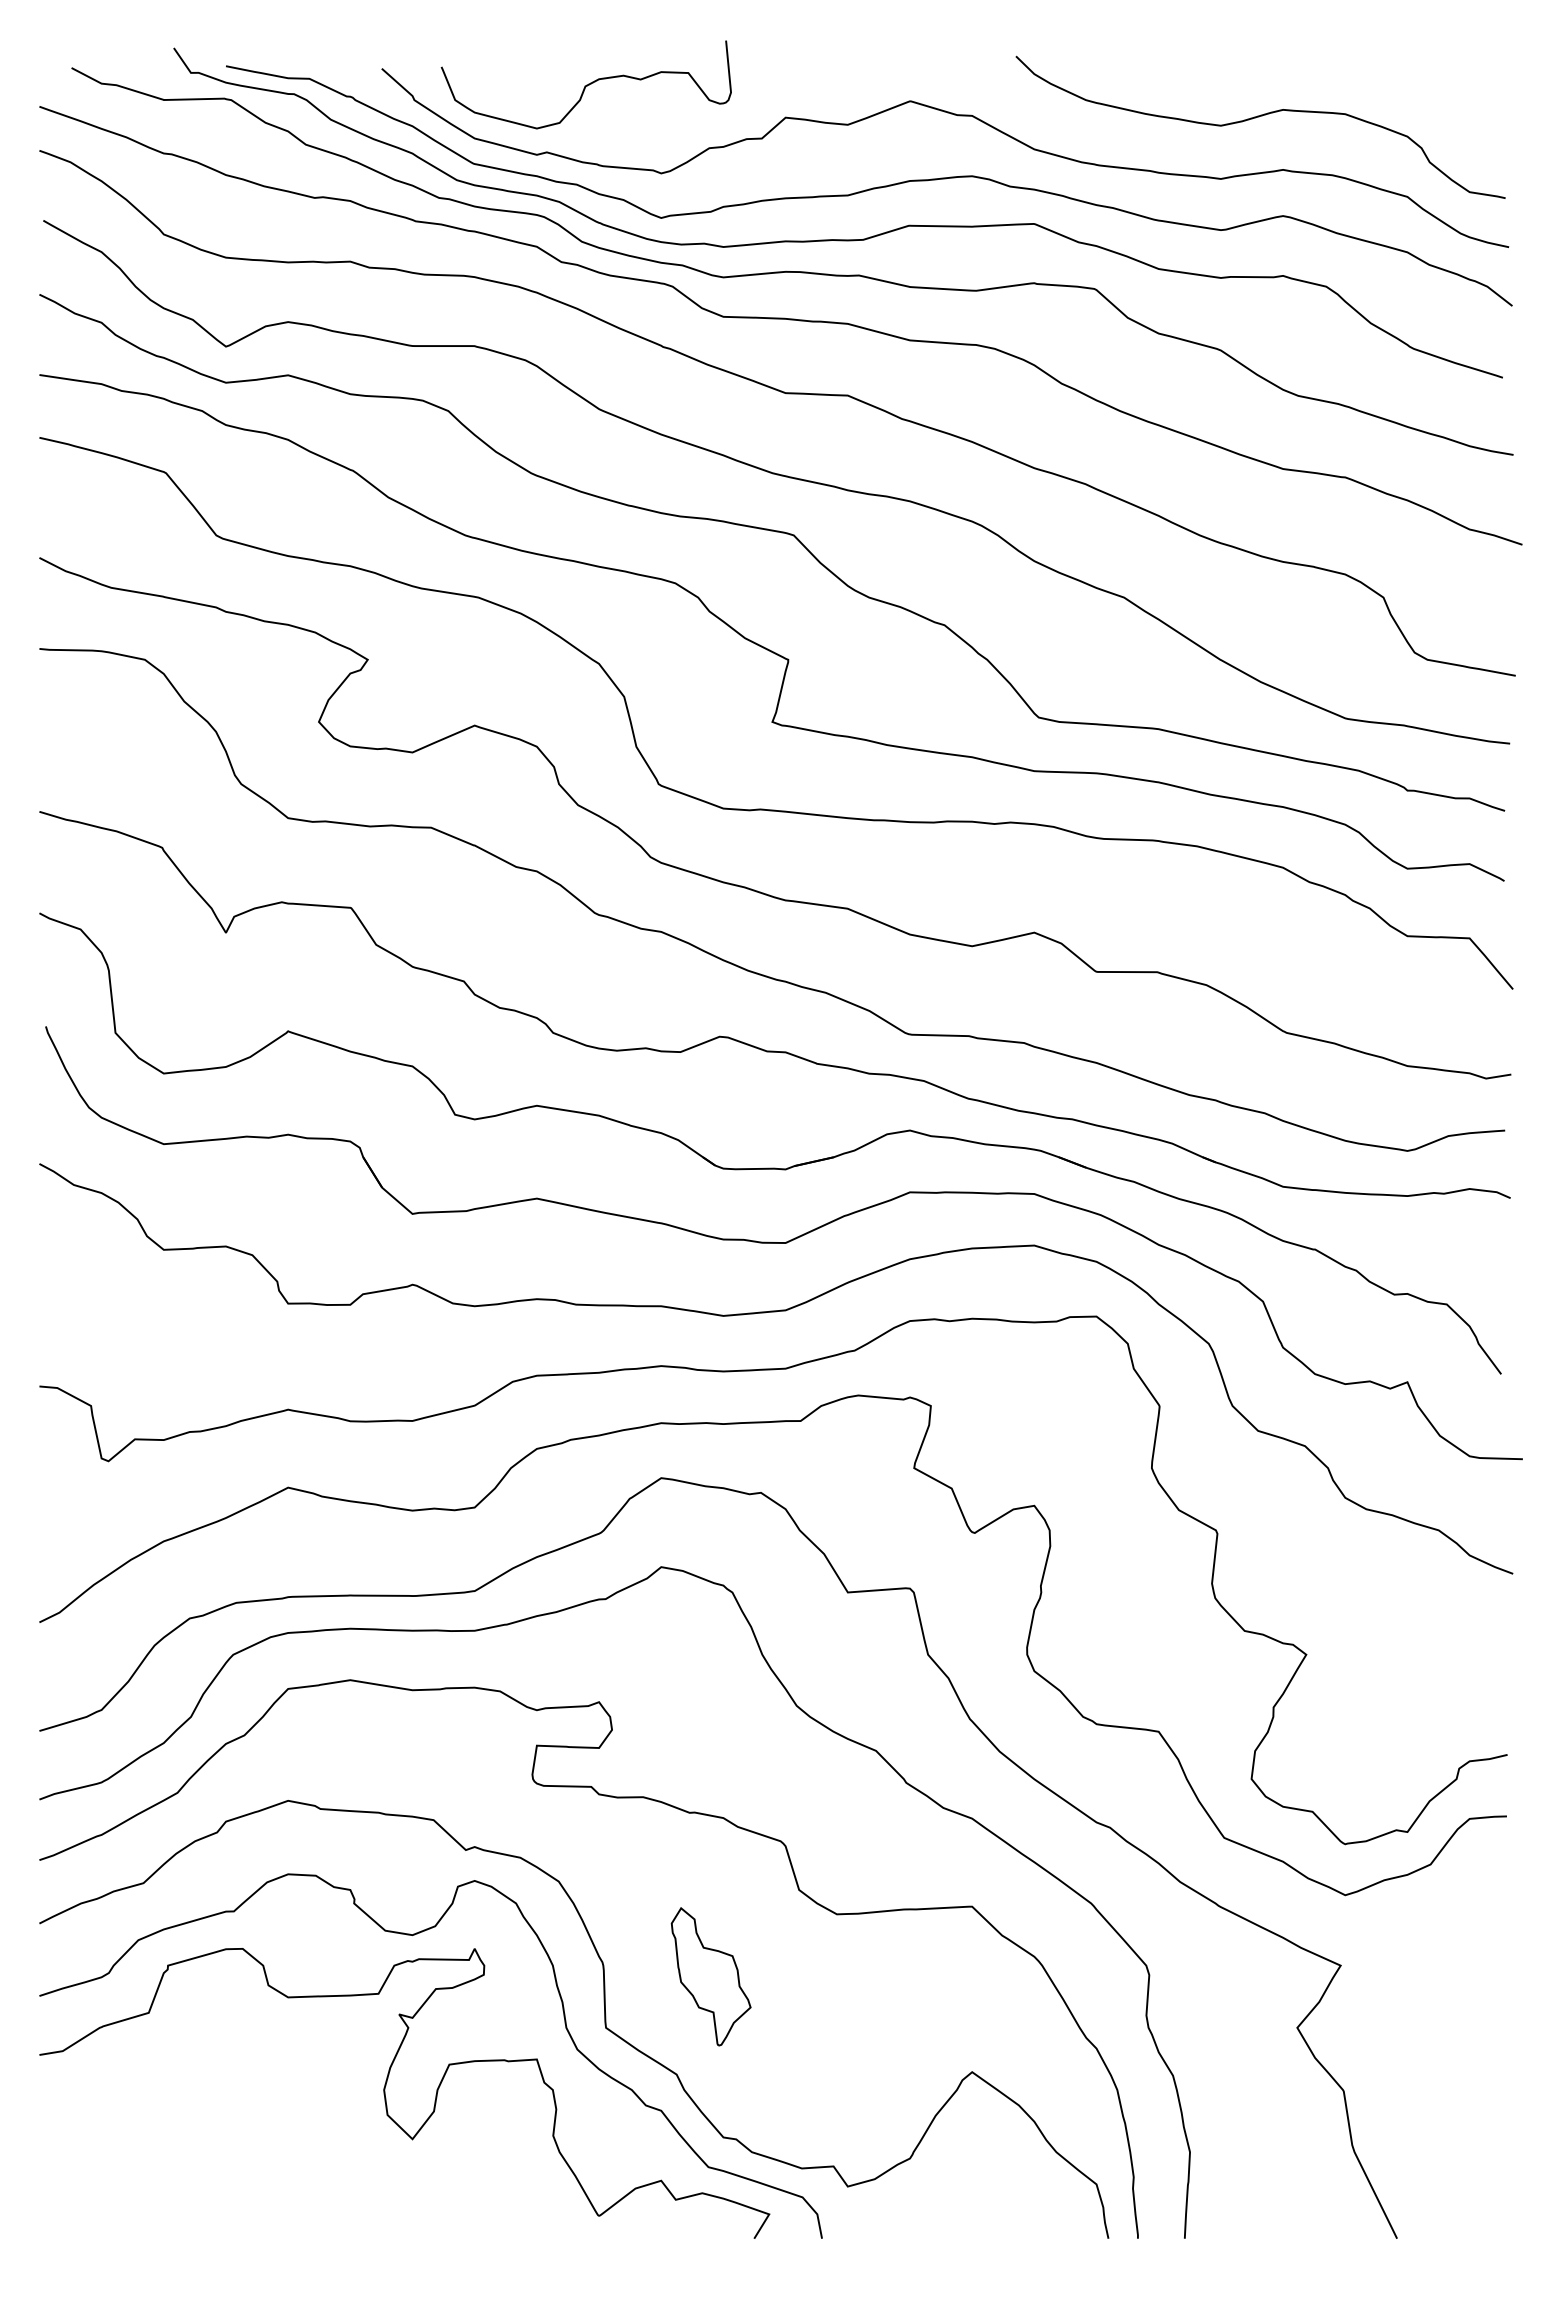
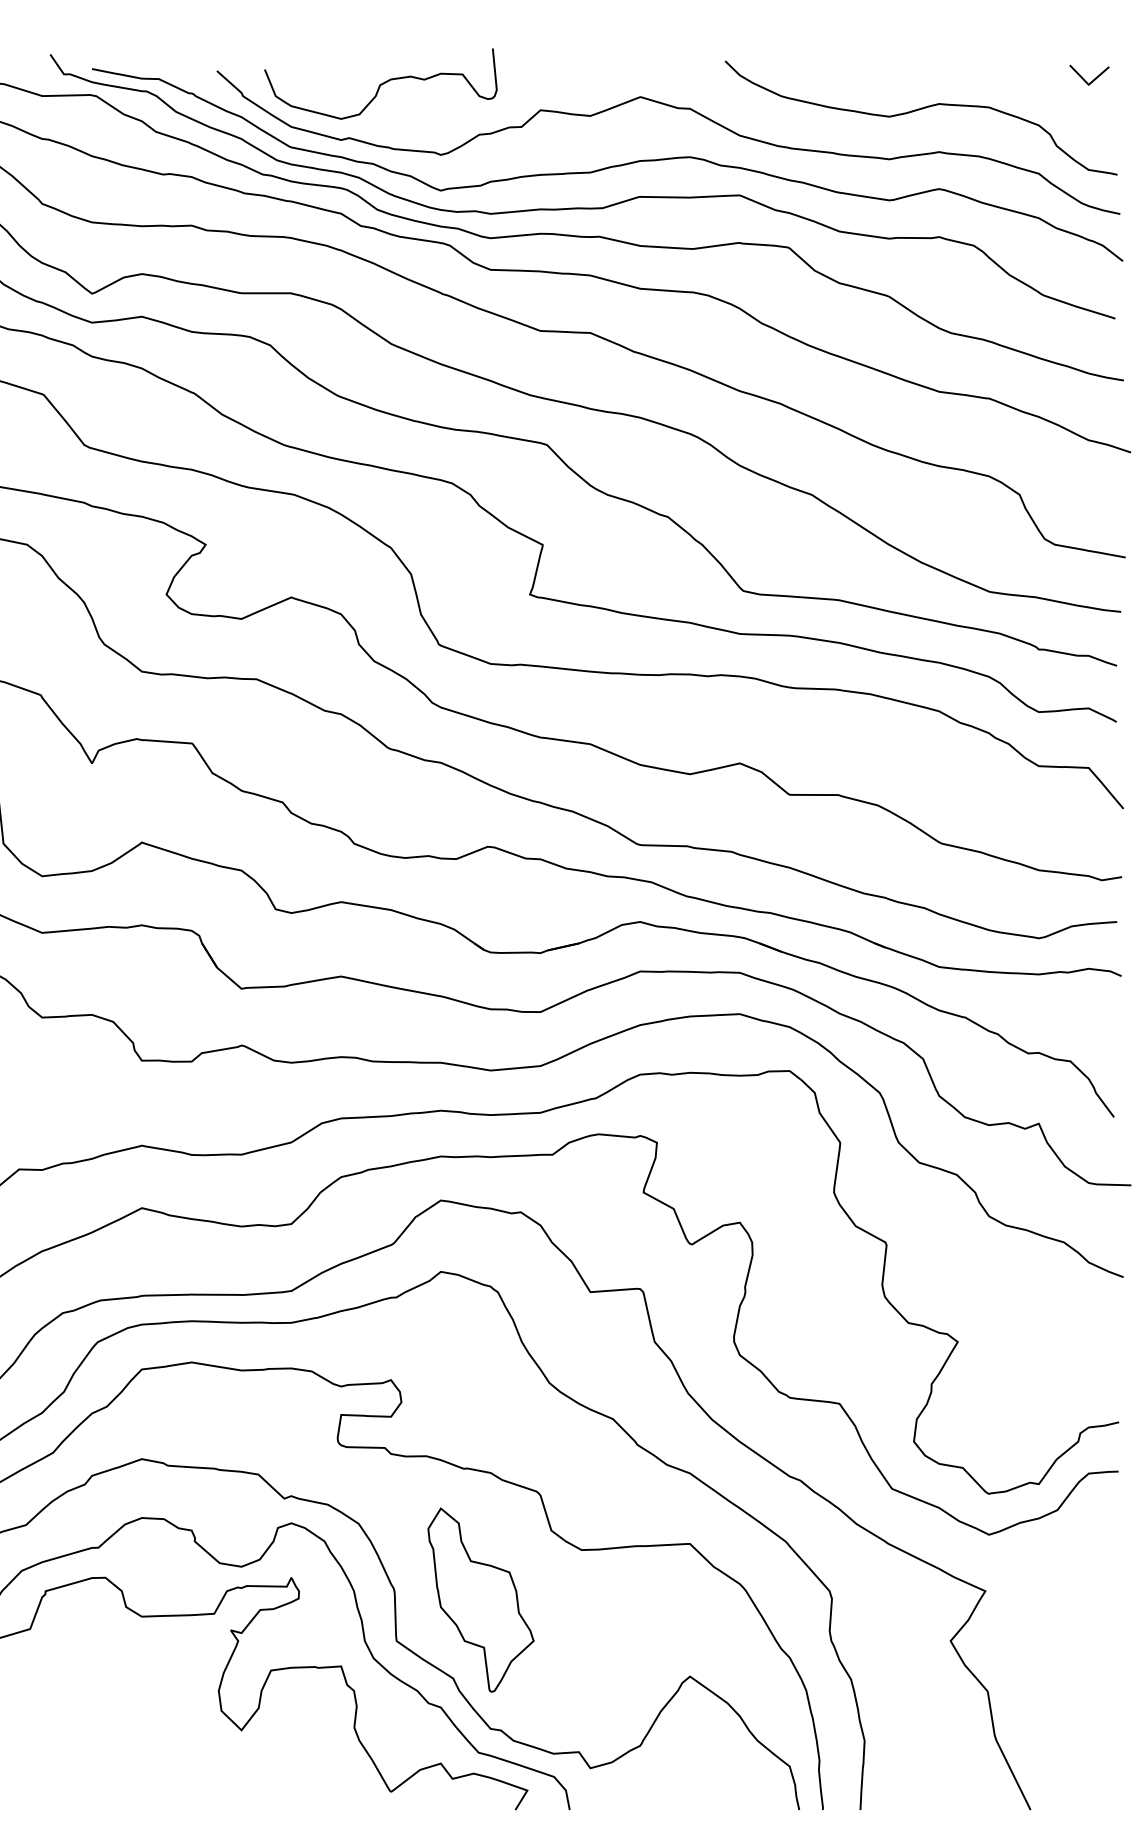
line: (1476, 78) -> (1094, 78), added
part: (710, 1976) -> (480, 1599), size x1.67

